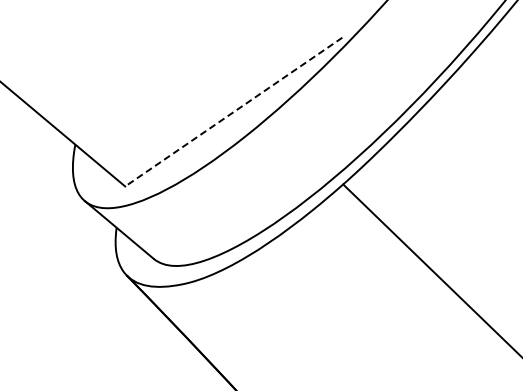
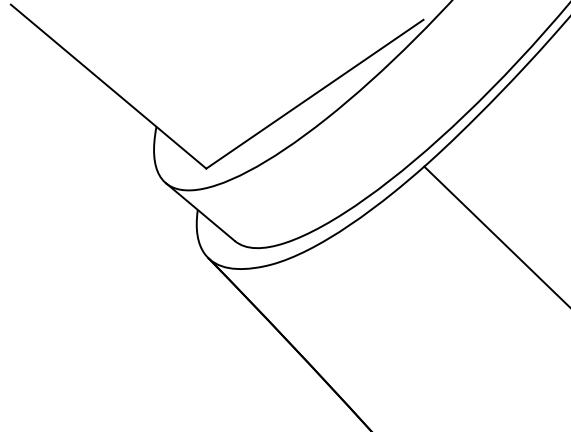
line: (233, 112) -> (314, 94), dashed -> solid

